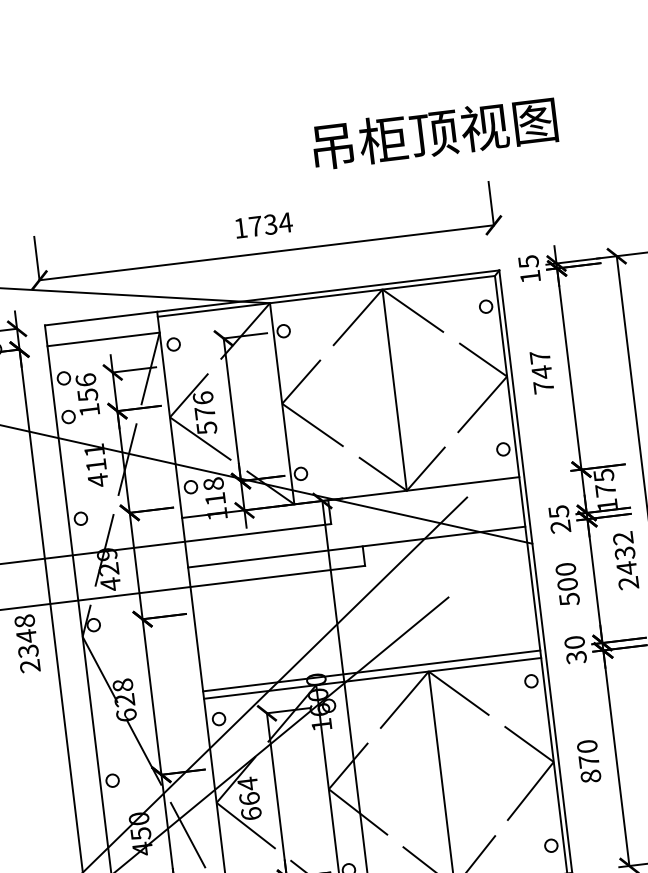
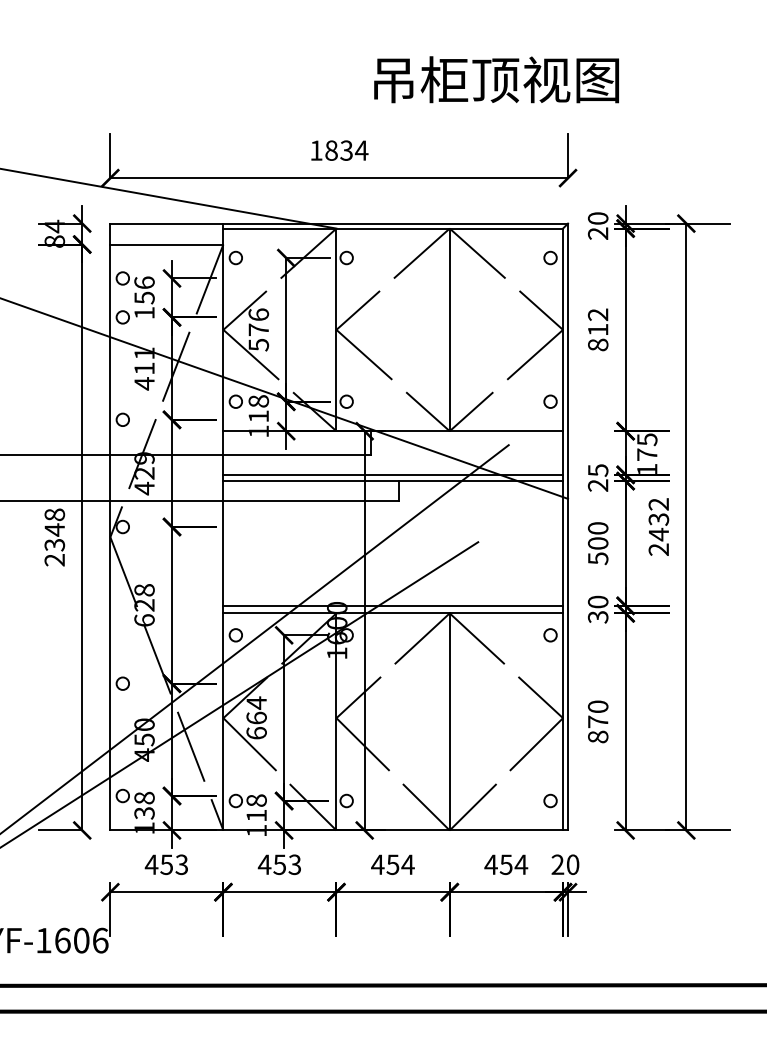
text: (434, 133) -> (496, 79), moved
text: (255, 226) -> (331, 150), 1734 -> 1834
text: (528, 268) -> (597, 225), 15 -> 20
text: (541, 372) -> (597, 329), 747 -> 812
line: (356, 540) -> (393, 474), added

